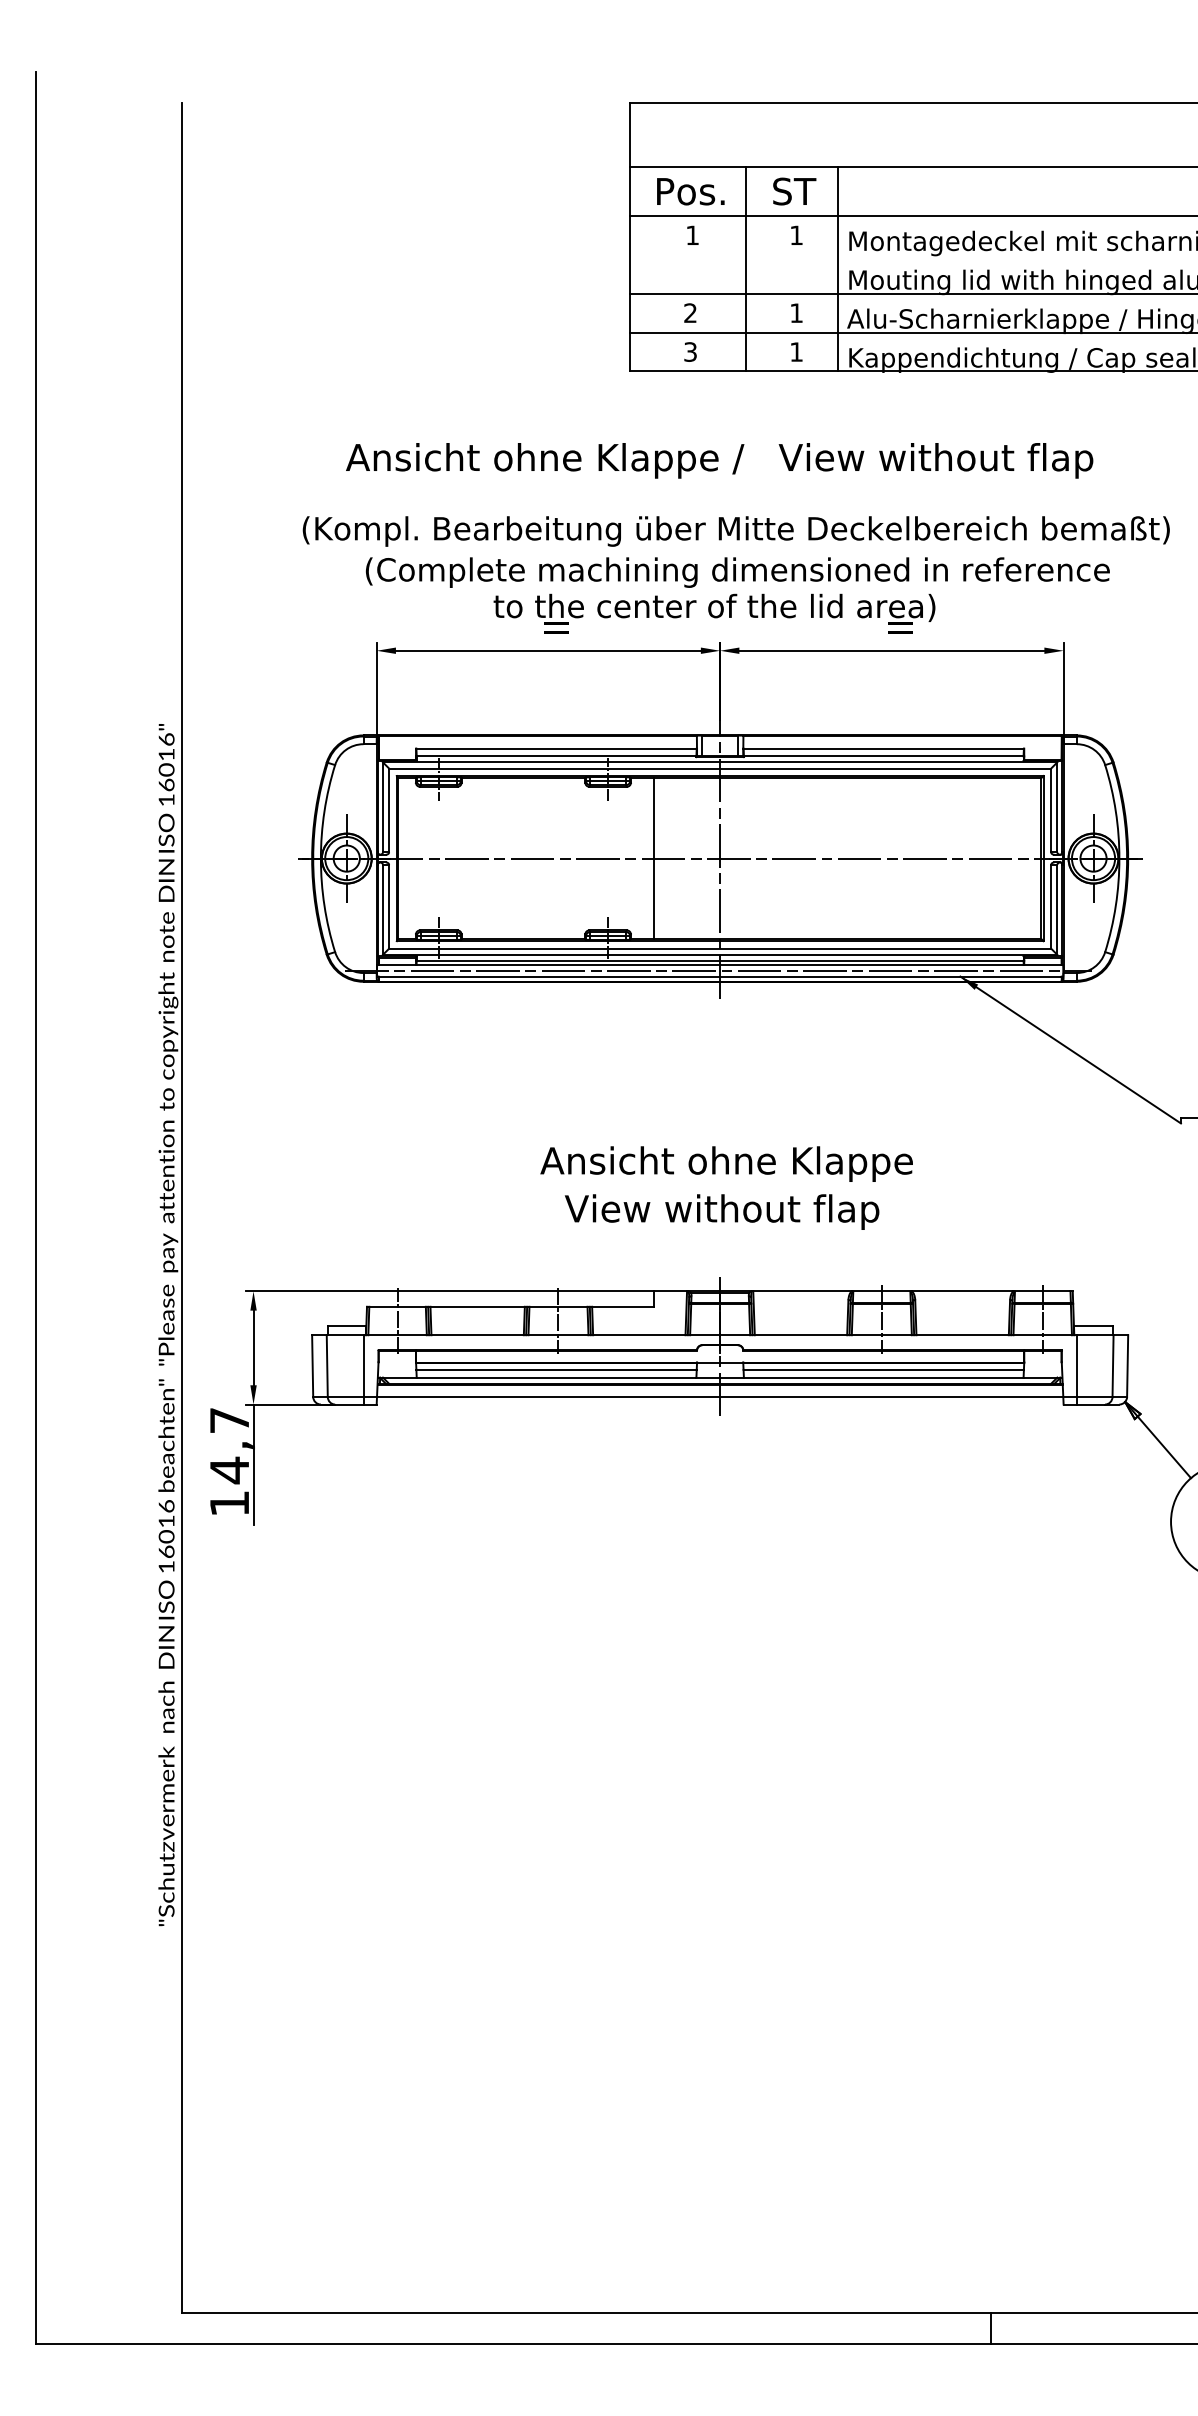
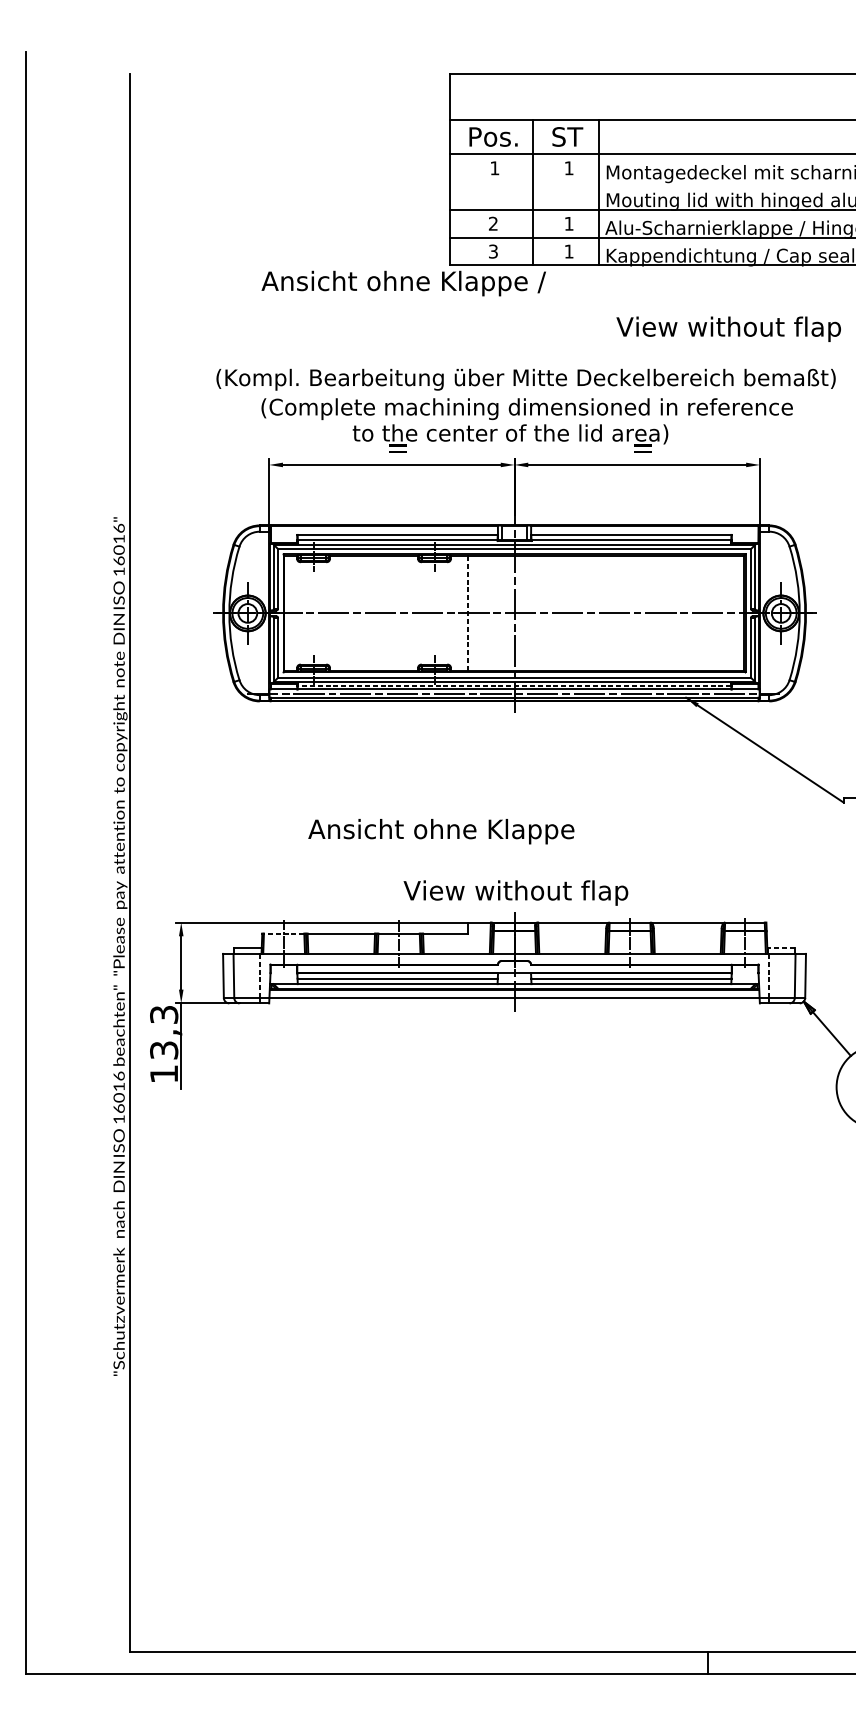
text: (545, 460) -> (404, 283), moved
text: (935, 460) -> (728, 329), moved
line: (654, 859) -> (467, 614), solid -> dashed
line: (719, 960) -> (514, 686), solid -> dashed
text: (726, 1163) -> (441, 831), moved
text: (721, 1211) -> (515, 892), moved
line: (397, 1306) -> (284, 933), solid -> dashed
line: (1093, 1326) -> (781, 947), solid -> dashed
line: (363, 1366) -> (259, 976), solid -> dashed
line: (1076, 1366) -> (769, 976), solid -> dashed
text: (229, 1446) -> (164, 1033), 14,7 -> 13,3

